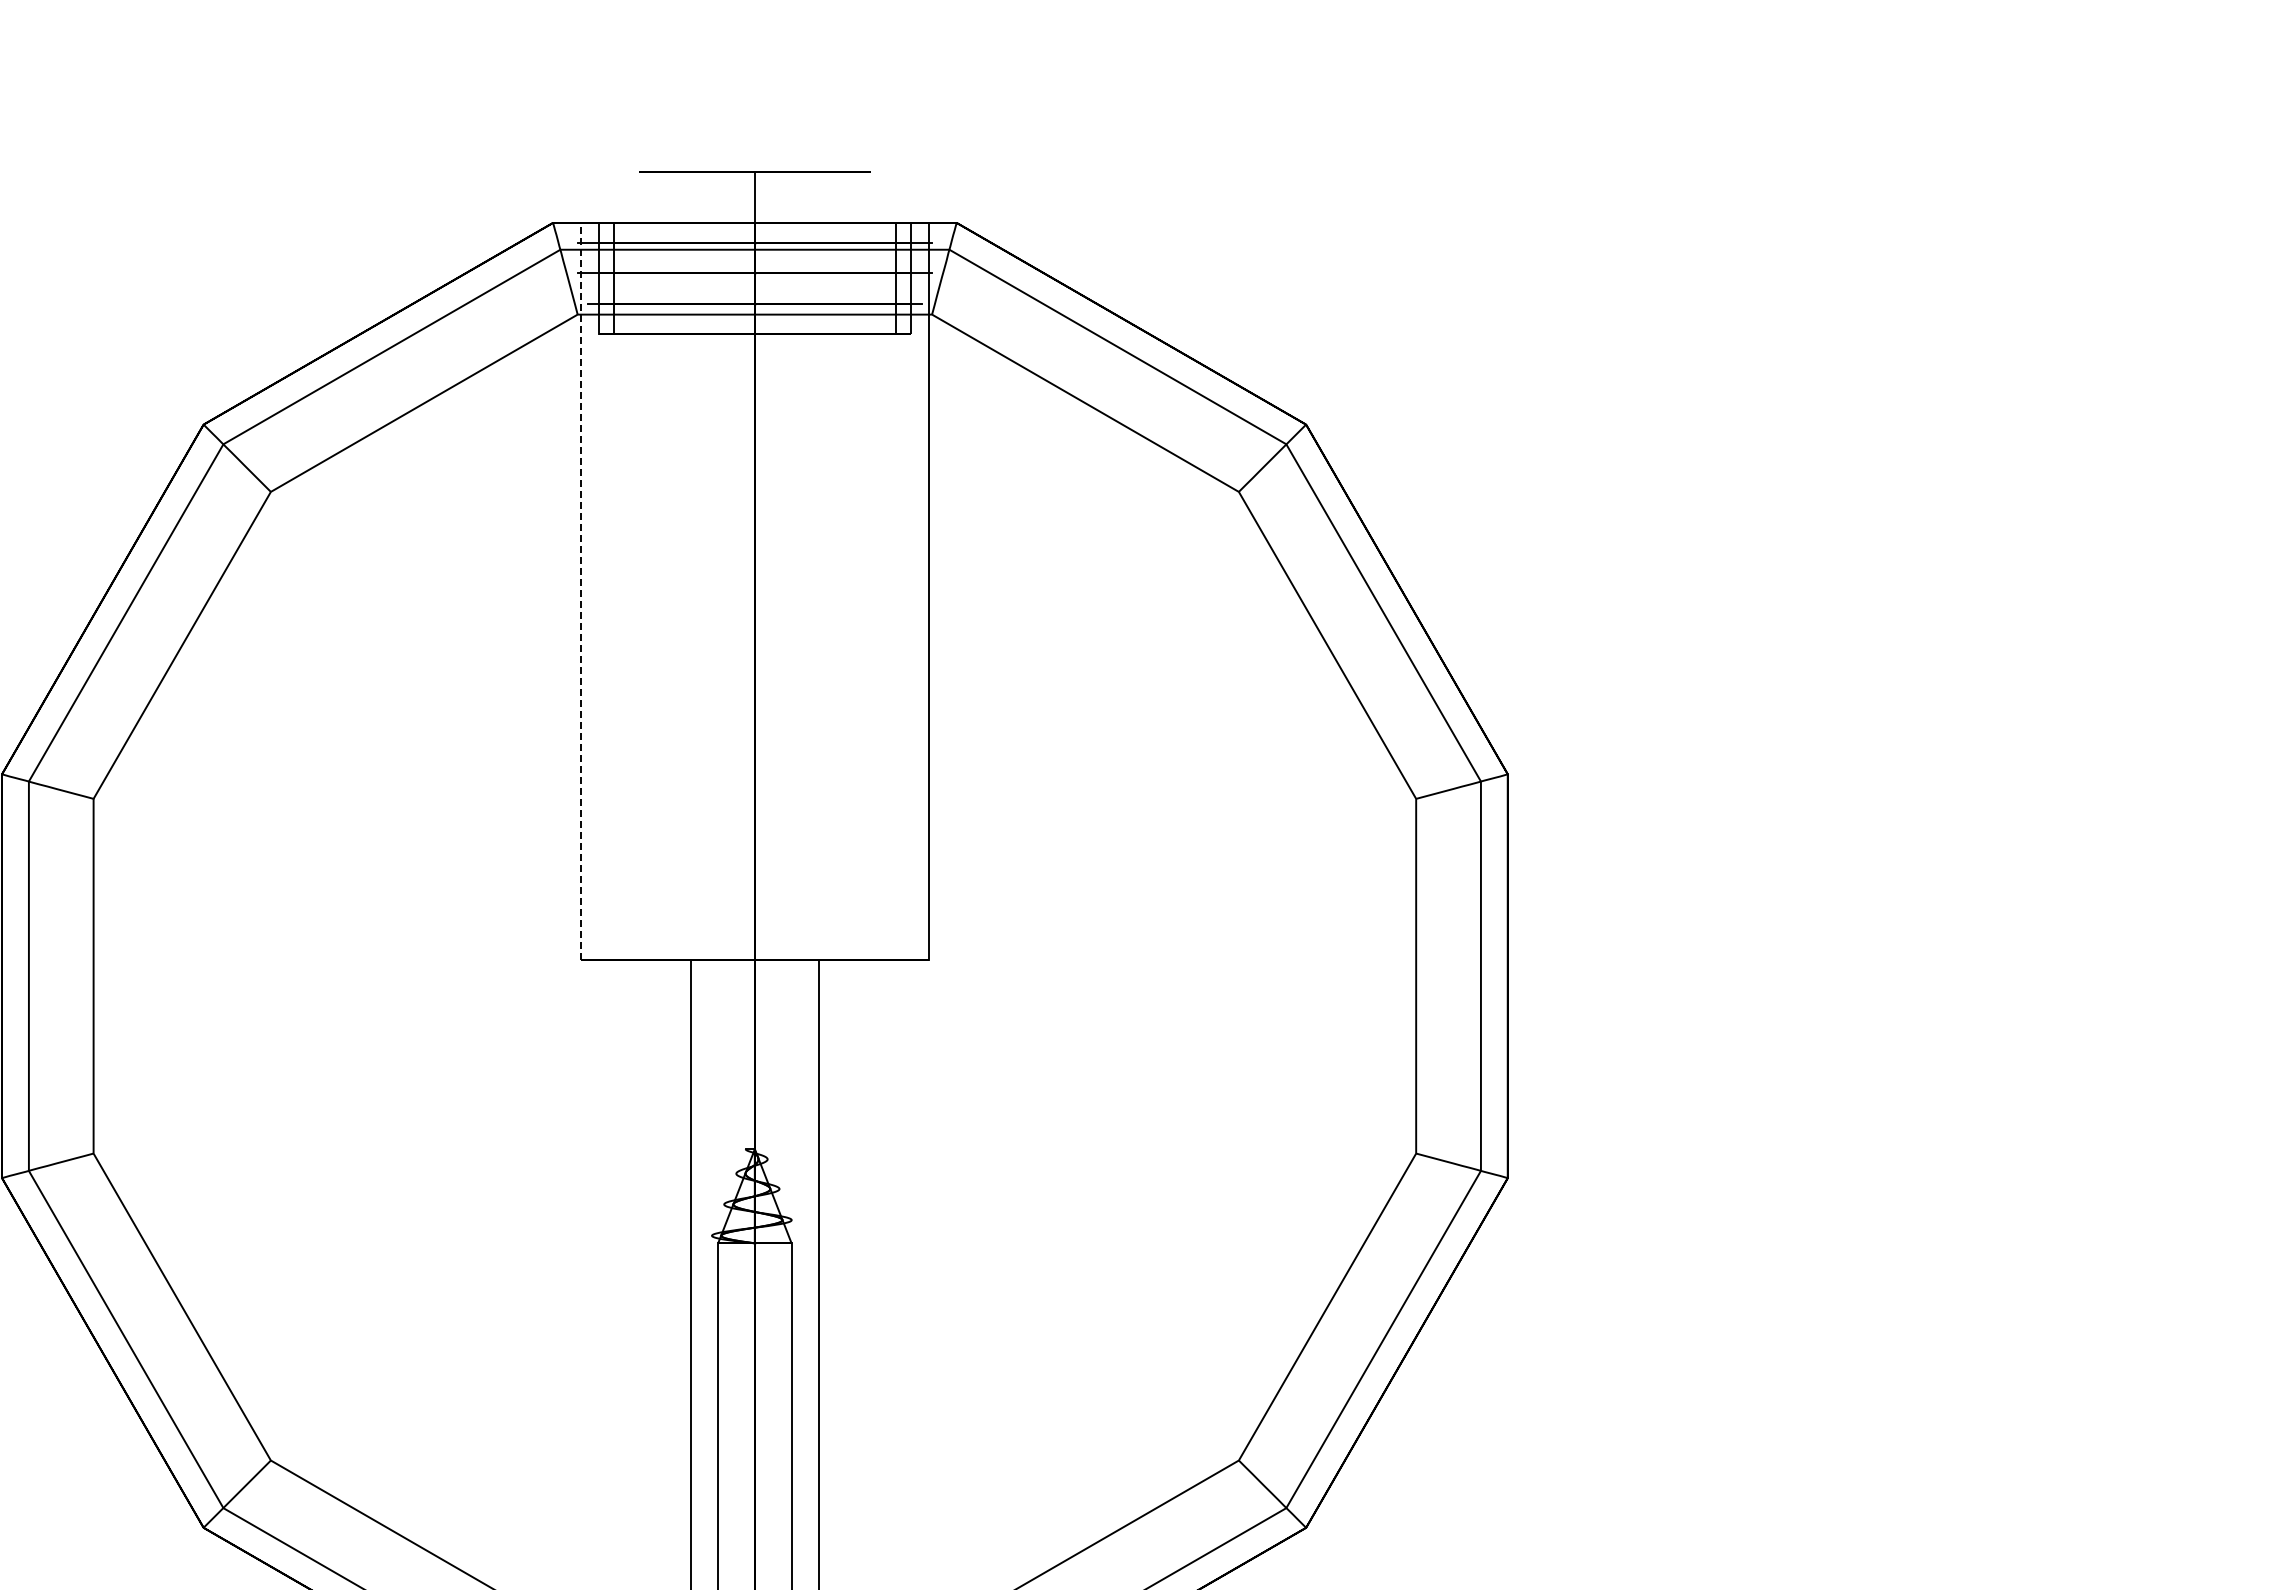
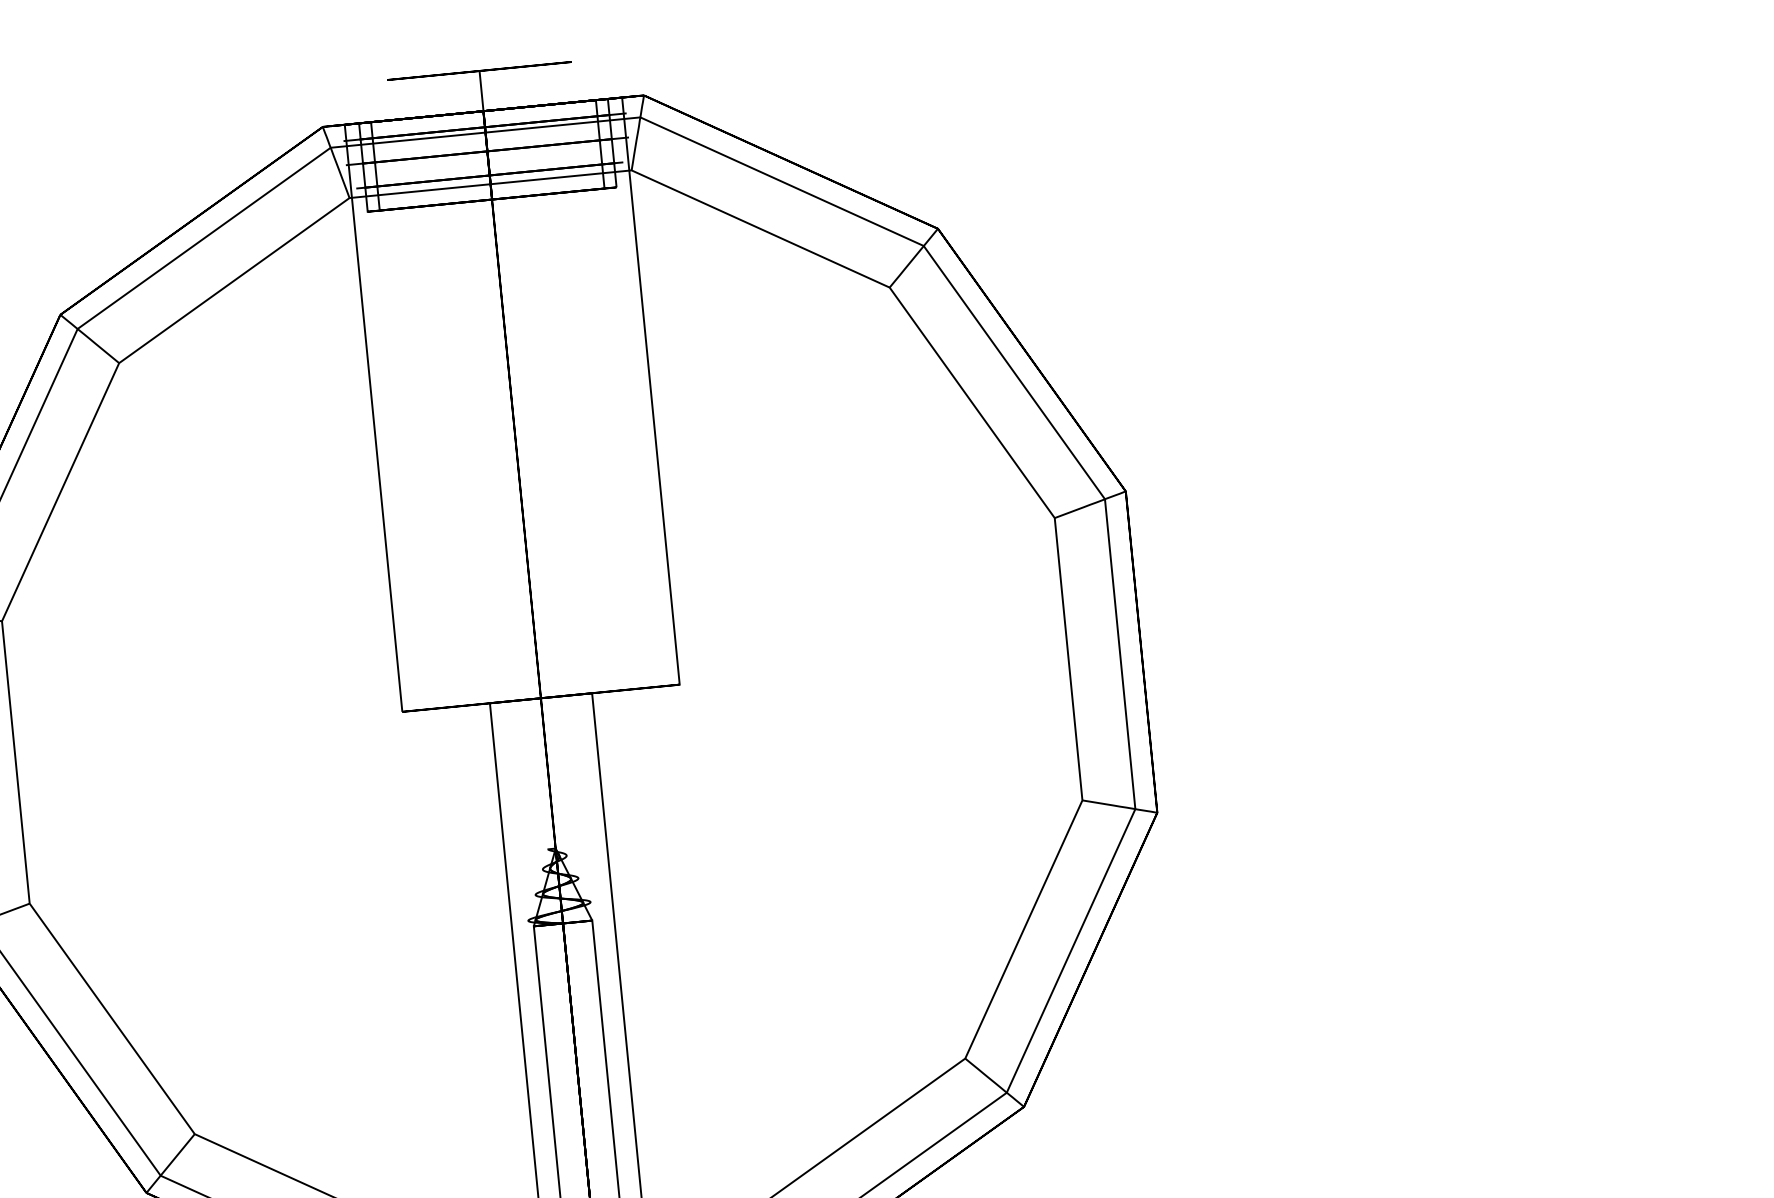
line: (580, 591) -> (373, 418), dashed -> solid

